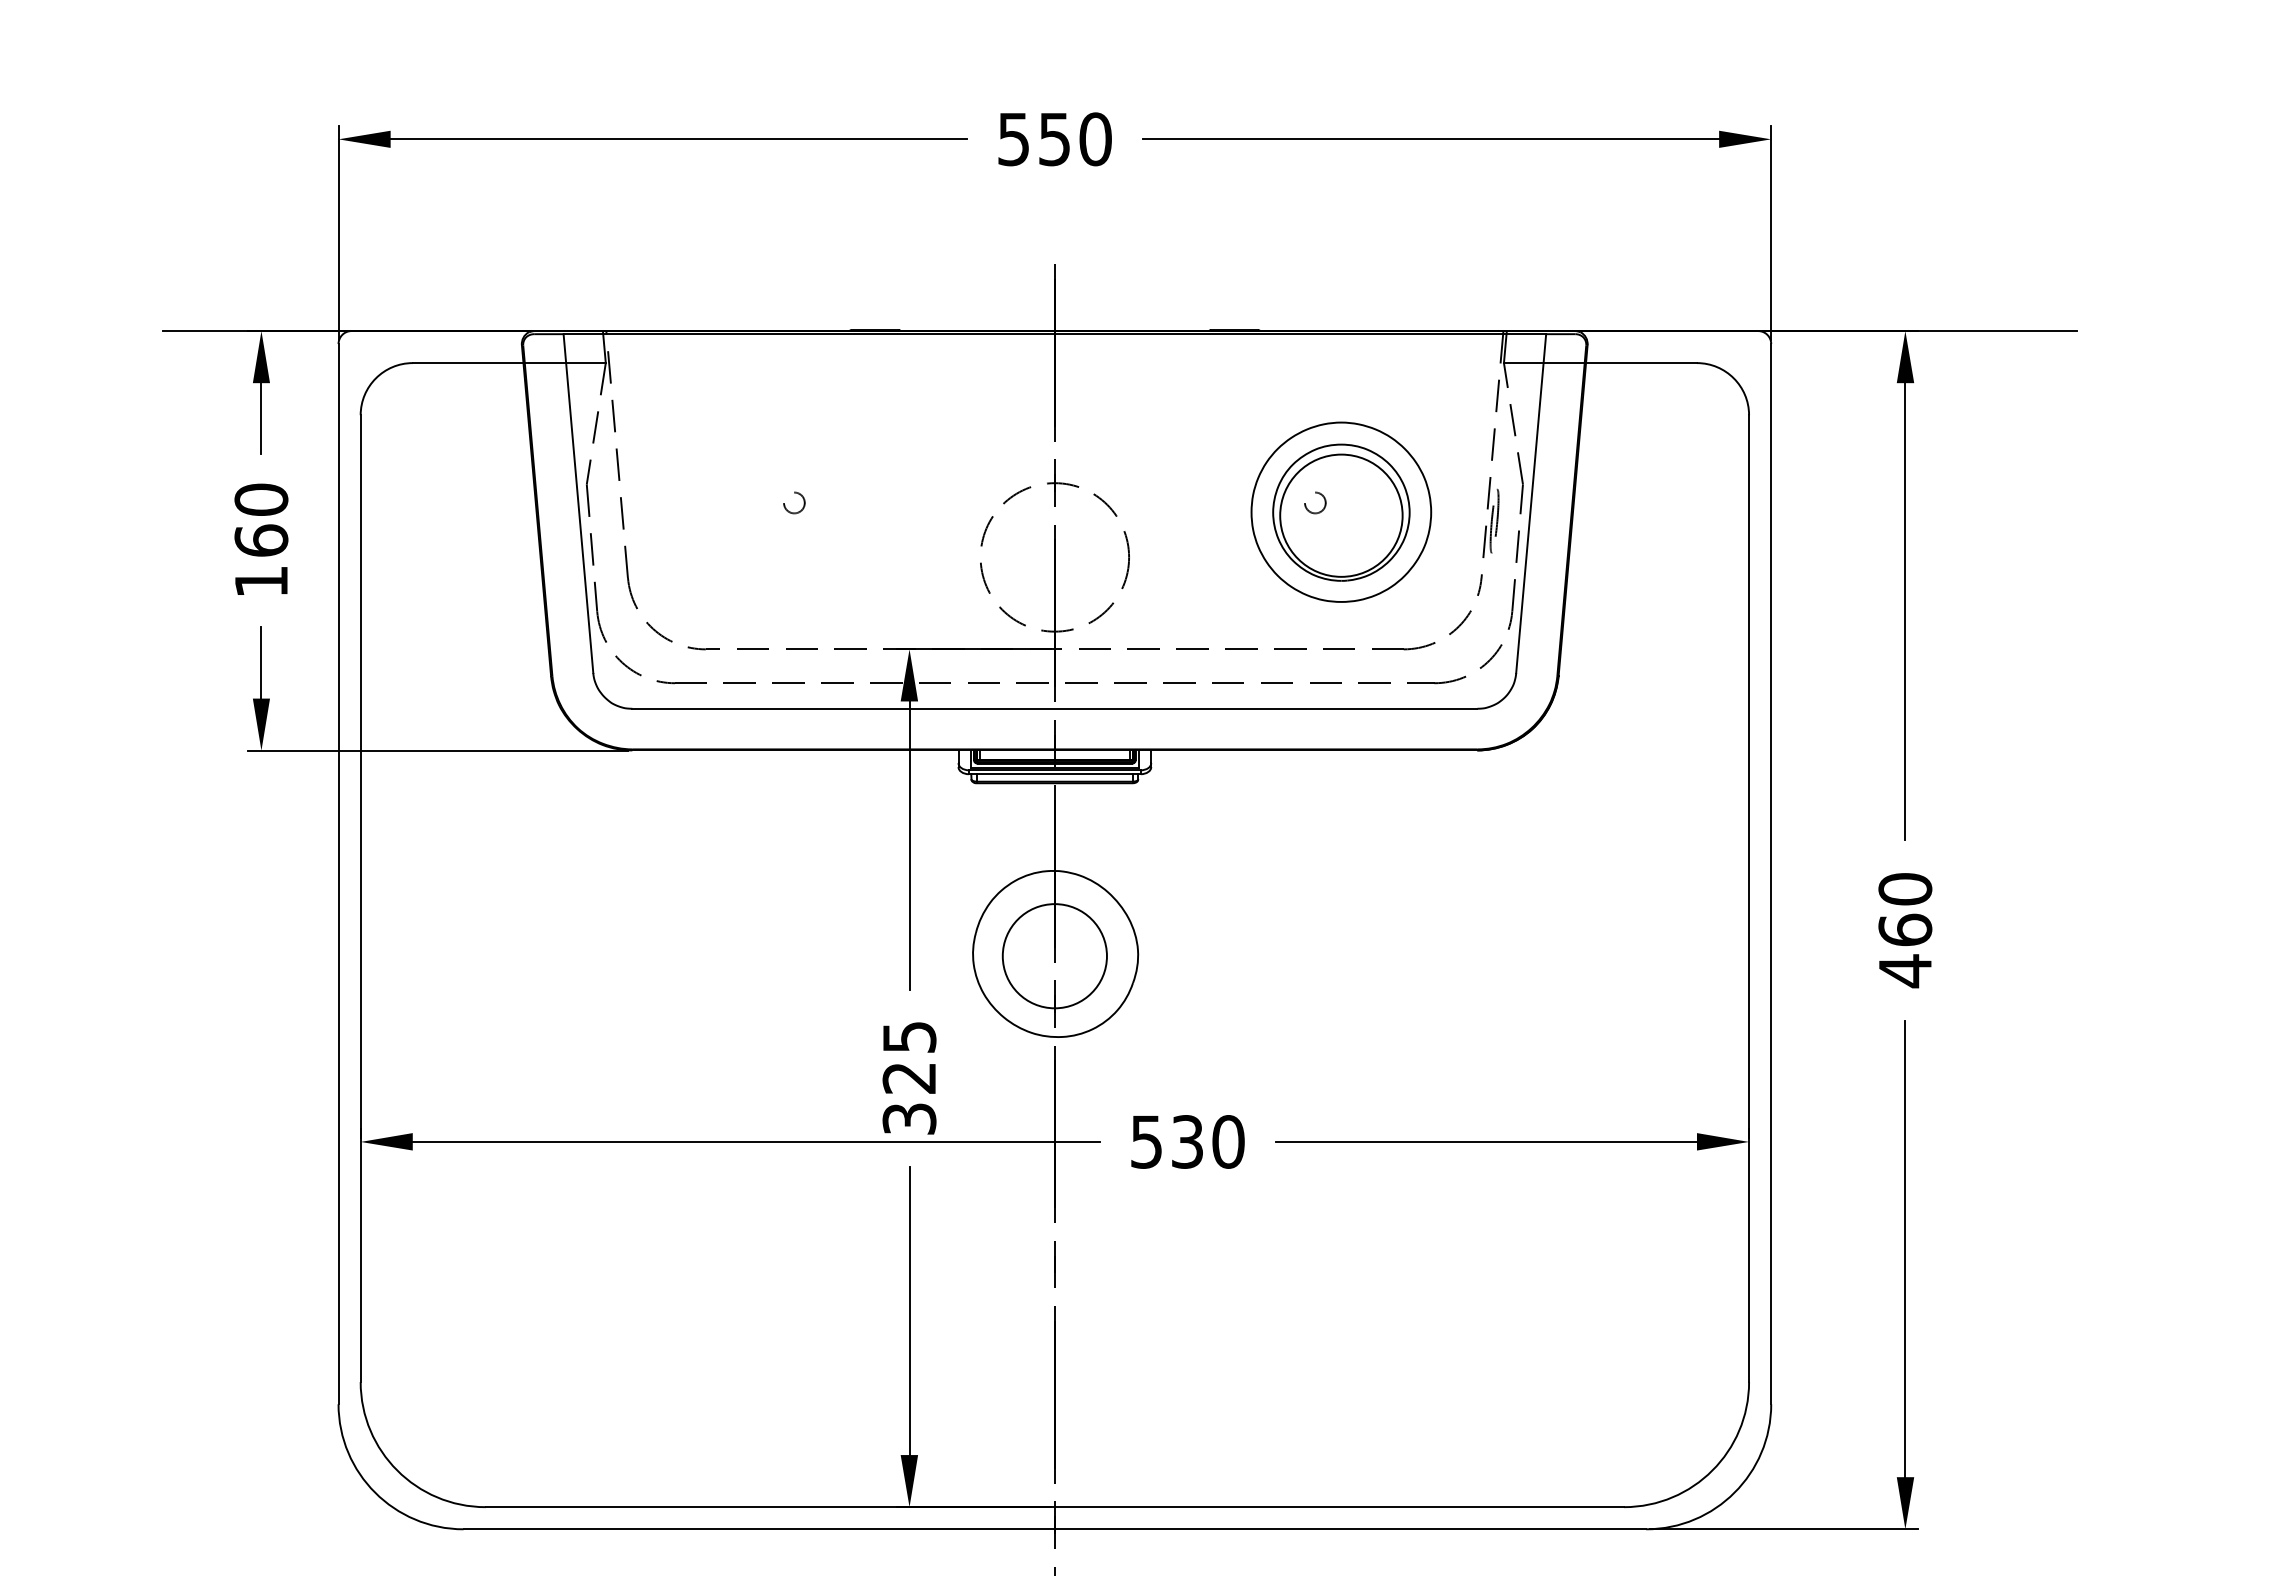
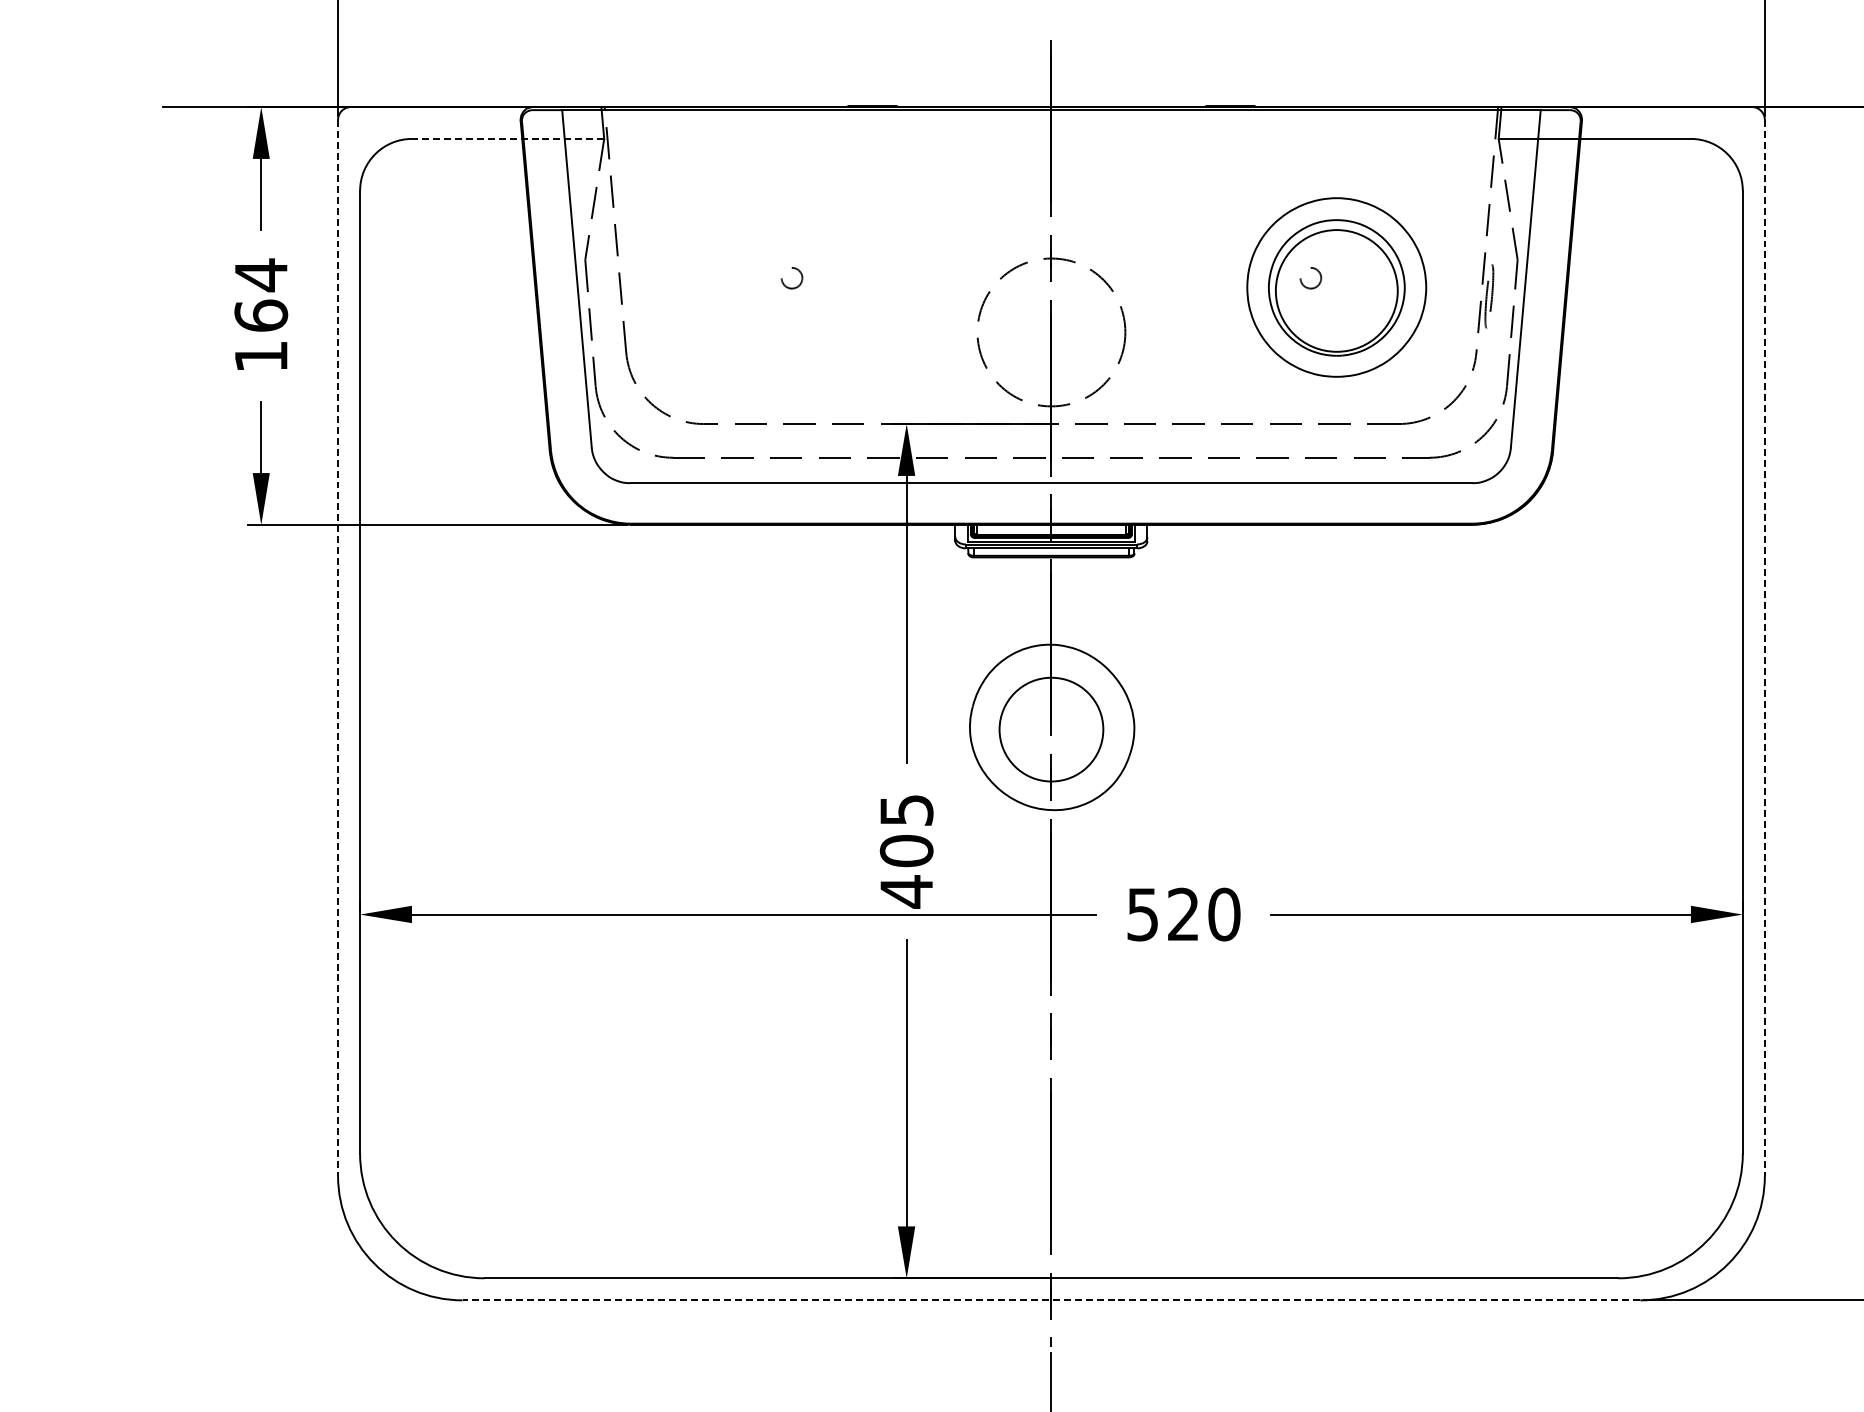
line: (509, 363) -> (508, 139), solid -> dashed
text: (261, 500) -> (261, 275), 160 -> 164
line: (338, 874) -> (338, 648), solid -> dashed
line: (1771, 874) -> (1765, 648), solid -> dashed
text: (909, 1099) -> (906, 872), 325 -> 405
text: (1187, 1141) -> (1183, 914), 530 -> 520
line: (1054, 1529) -> (1051, 1300), solid -> dashed

